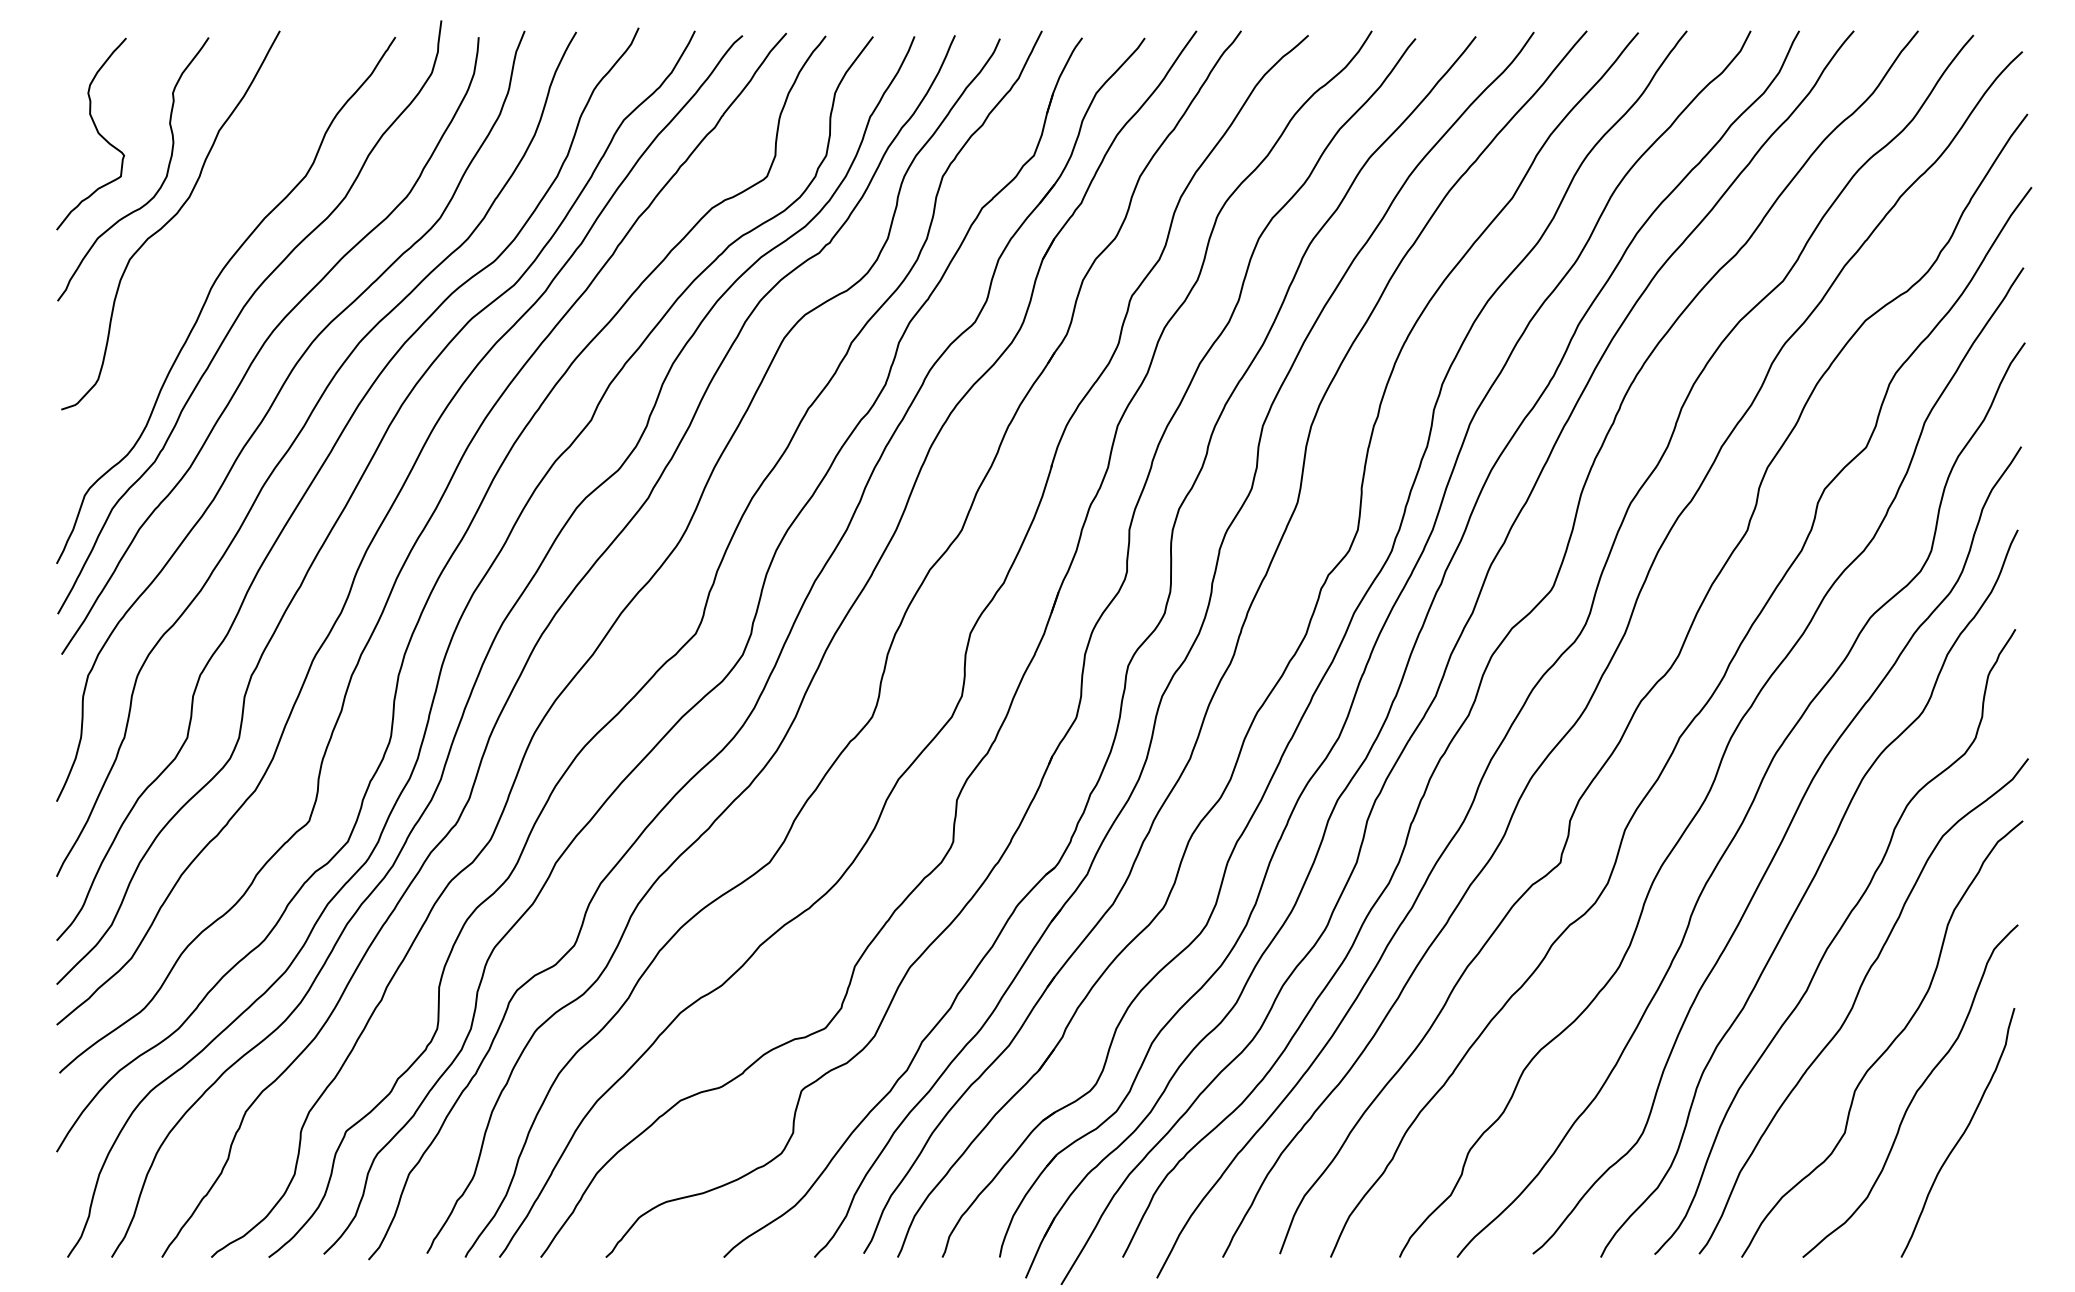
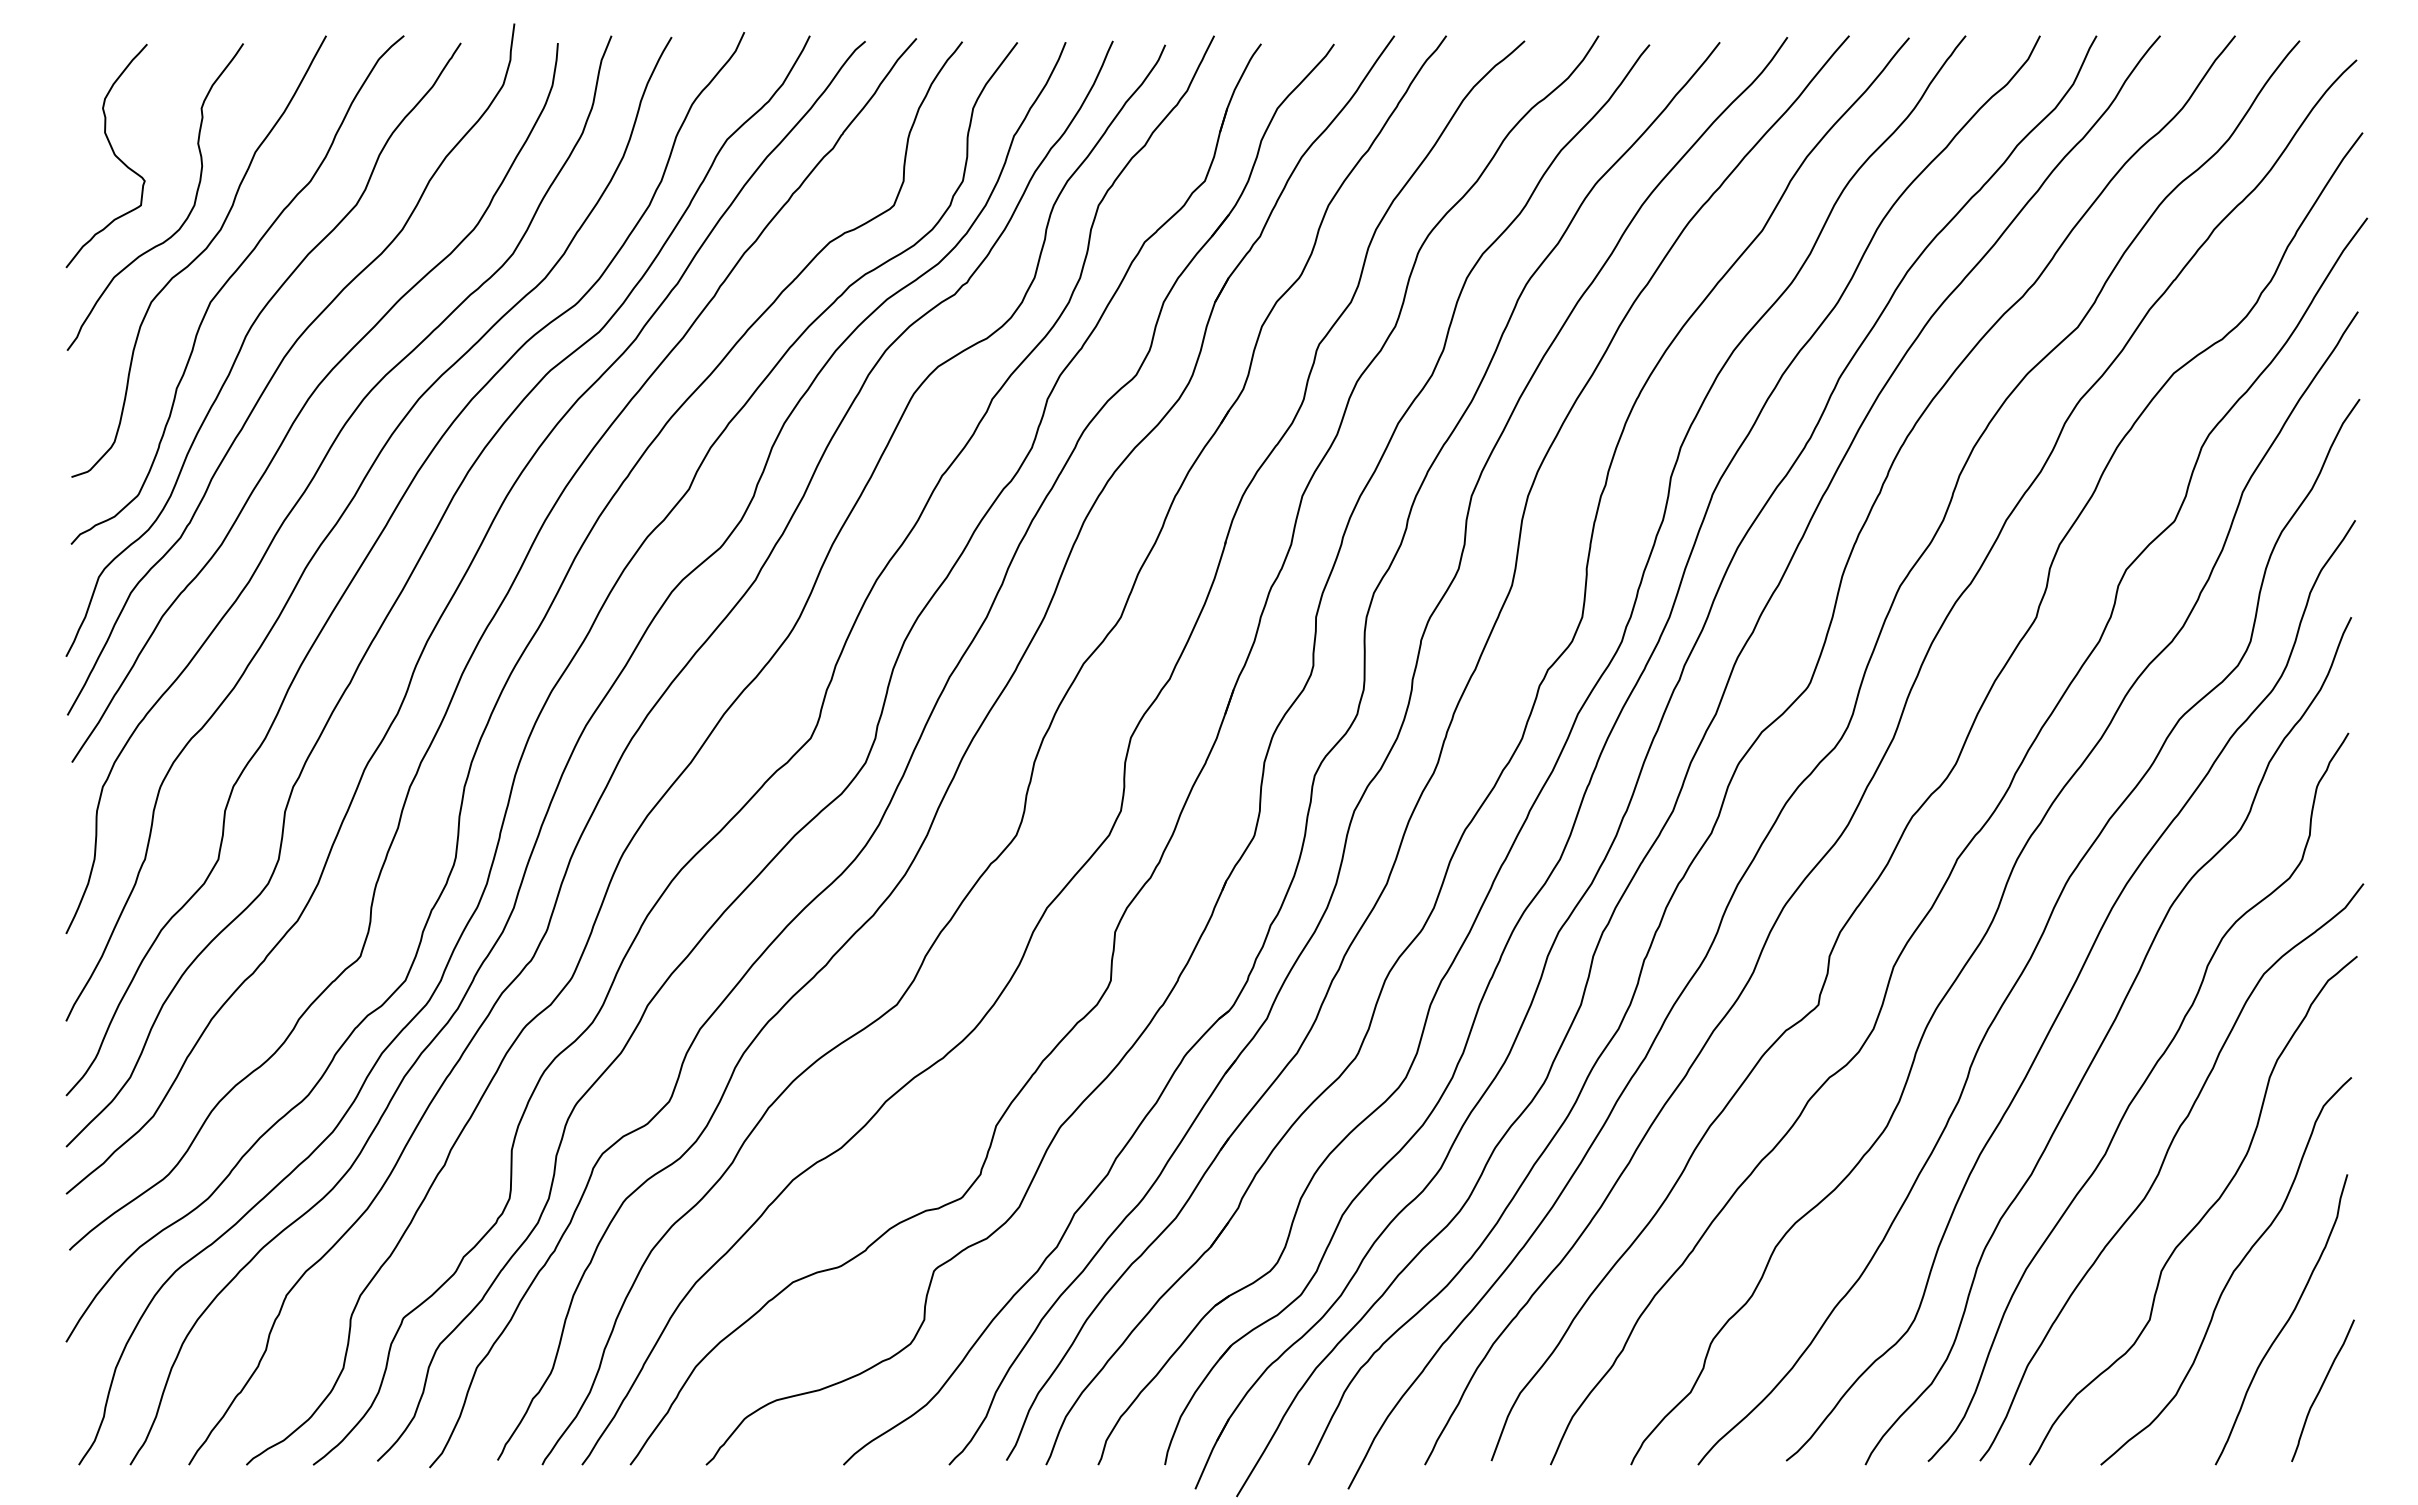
curve: (196, 240) -> (229, 280), added
curve: (1992, 1192) -> (2321, 1389), added

